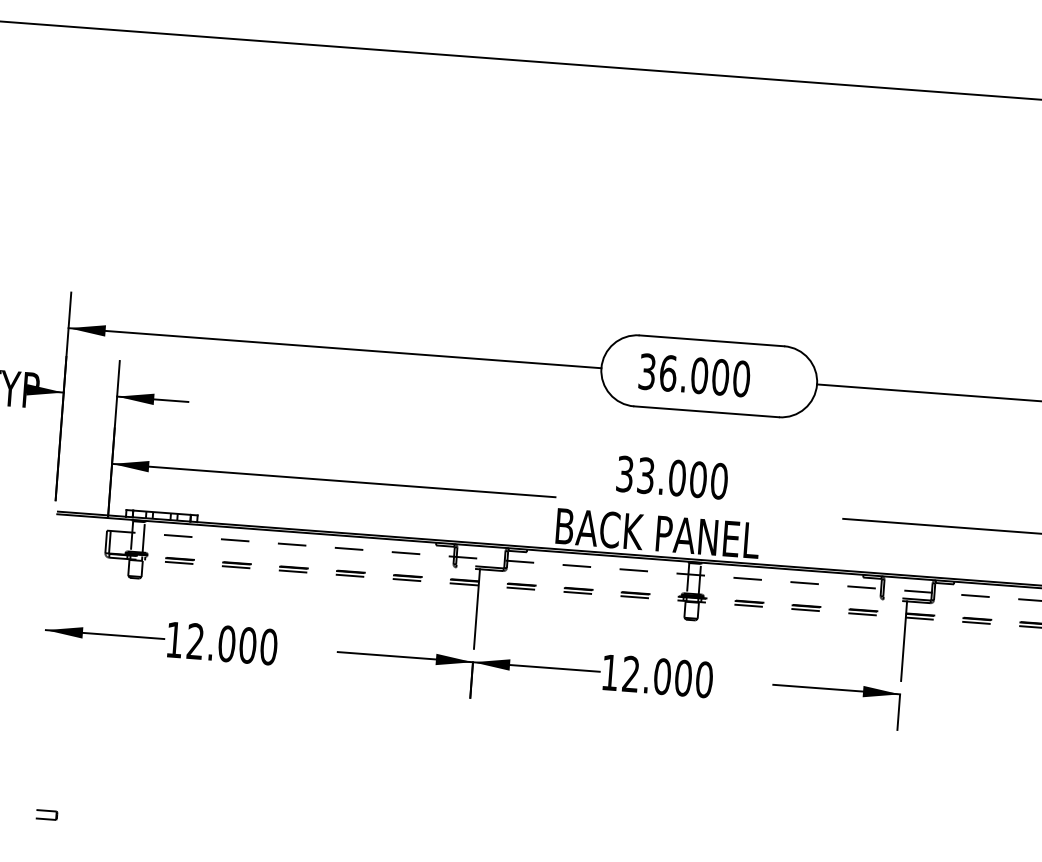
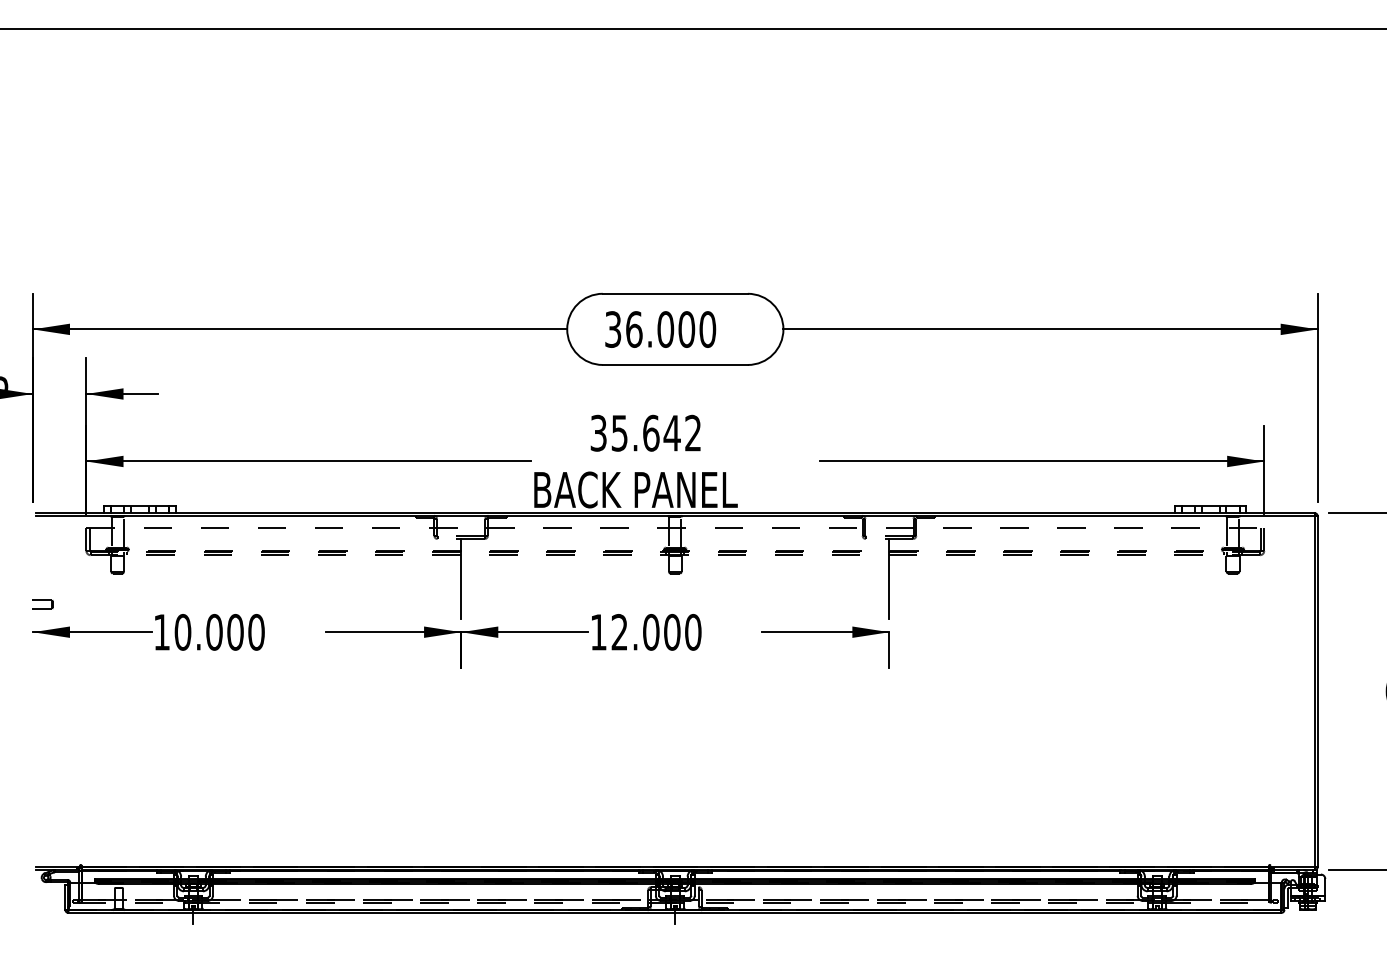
text: (682, 477) -> (656, 432), 33.000 -> 35.642
text: (195, 641) -> (182, 632), 12.000 -> 10.000
part: (46, 814) -> (42, 604), moved

